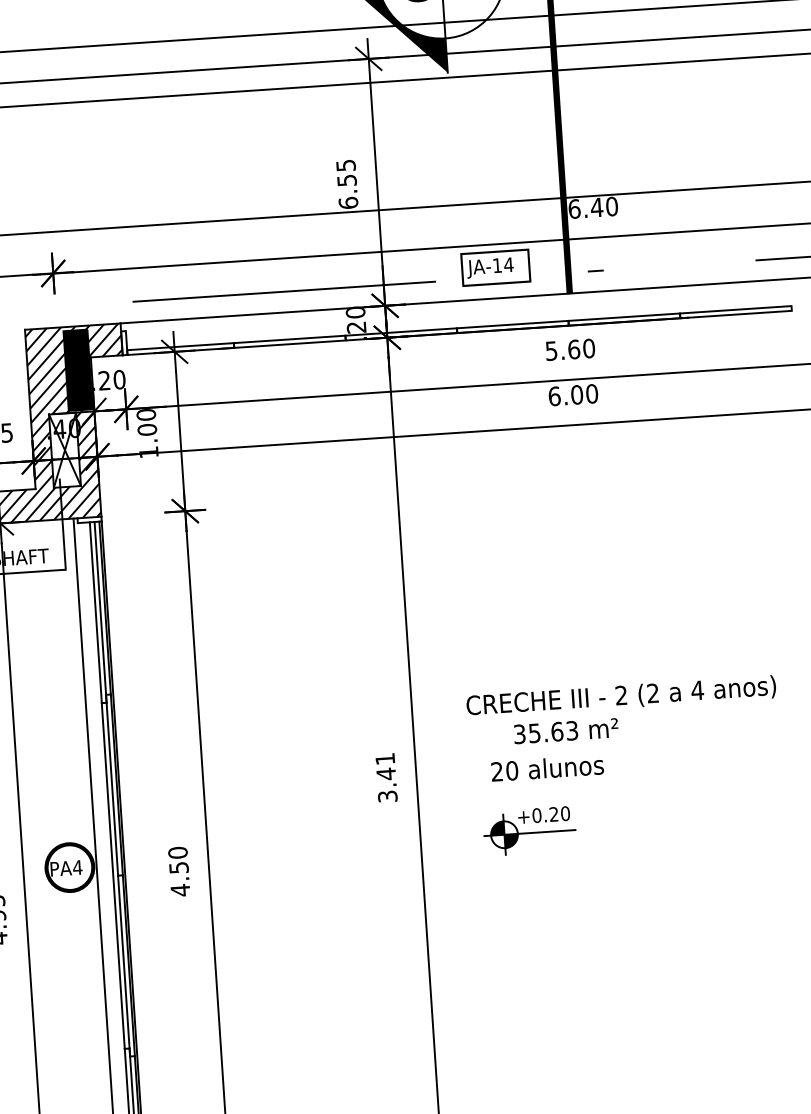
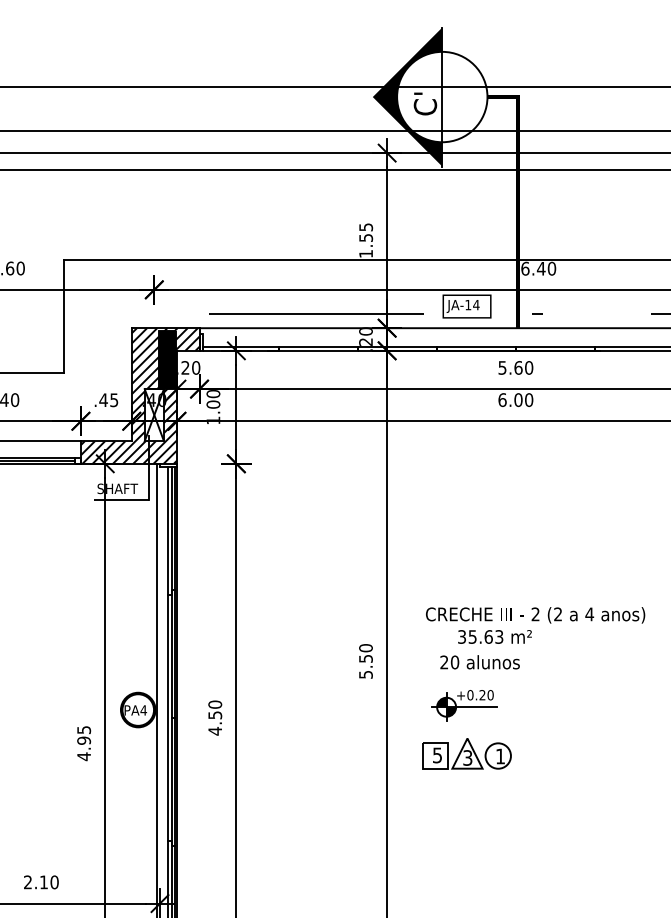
text: (349, 202) -> (366, 253), 6.55 -> 1.55
text: (385, 777) -> (365, 661), 3.41 -> 5.50
part: (536, 898) -> (466, 753), added

